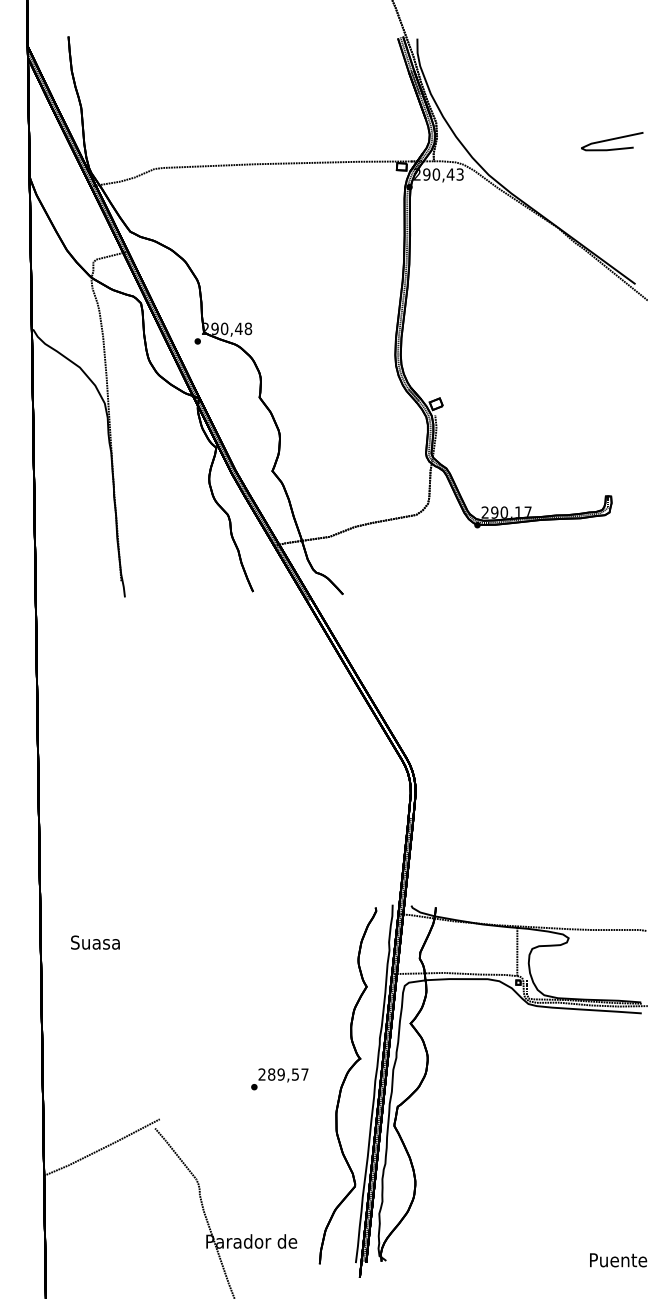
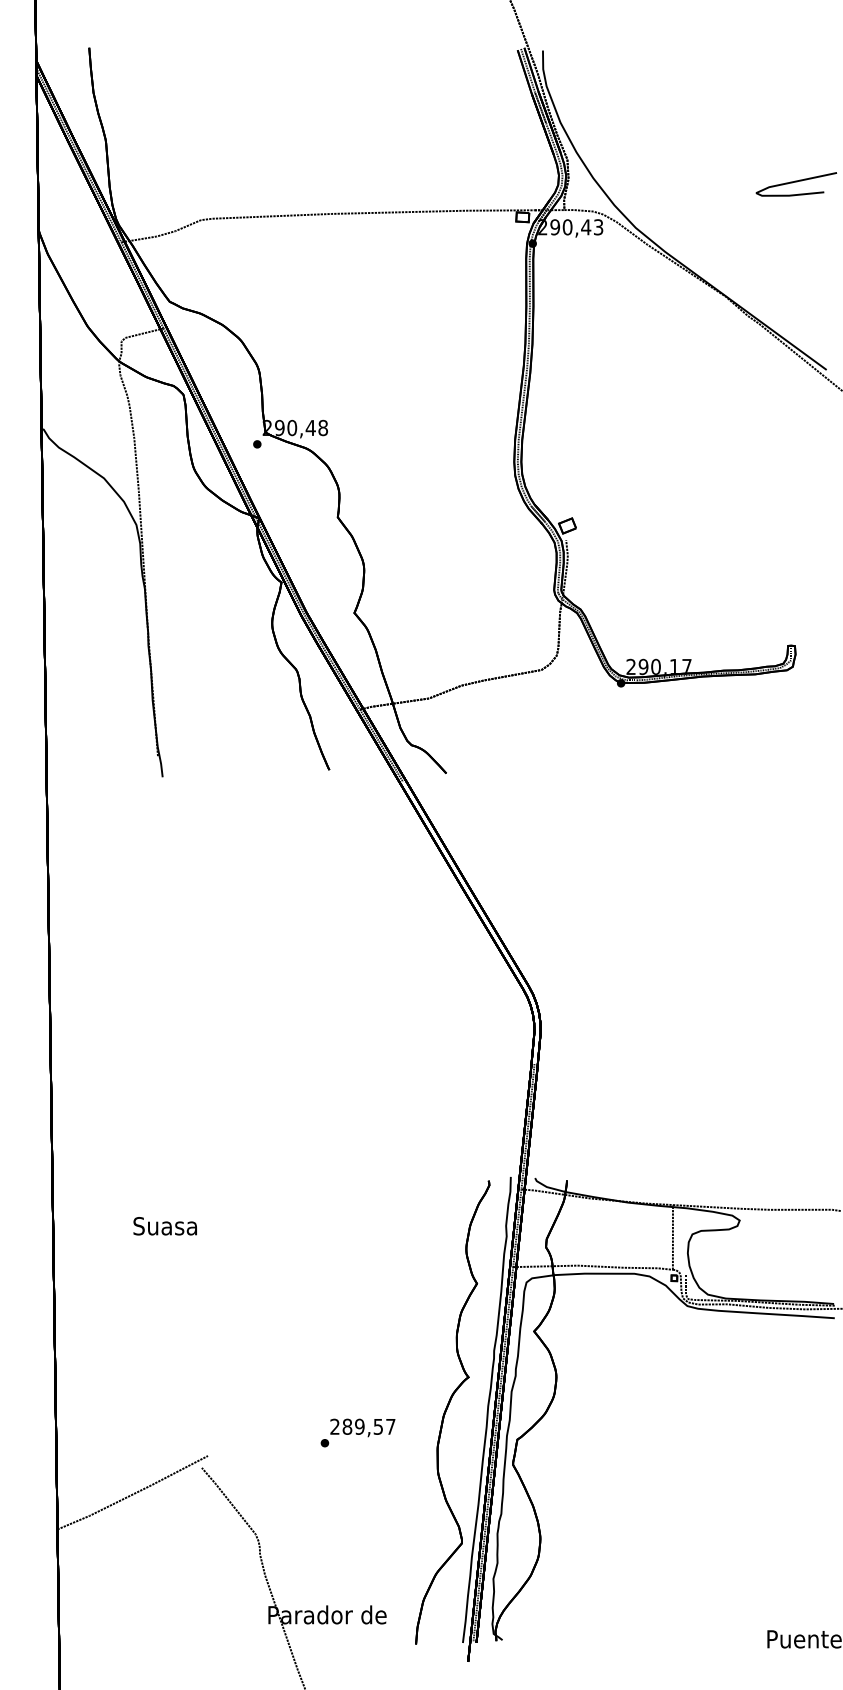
text: (94, 942) -> (164, 1226), moved
text: (279, 1078) -> (357, 1432), moved

